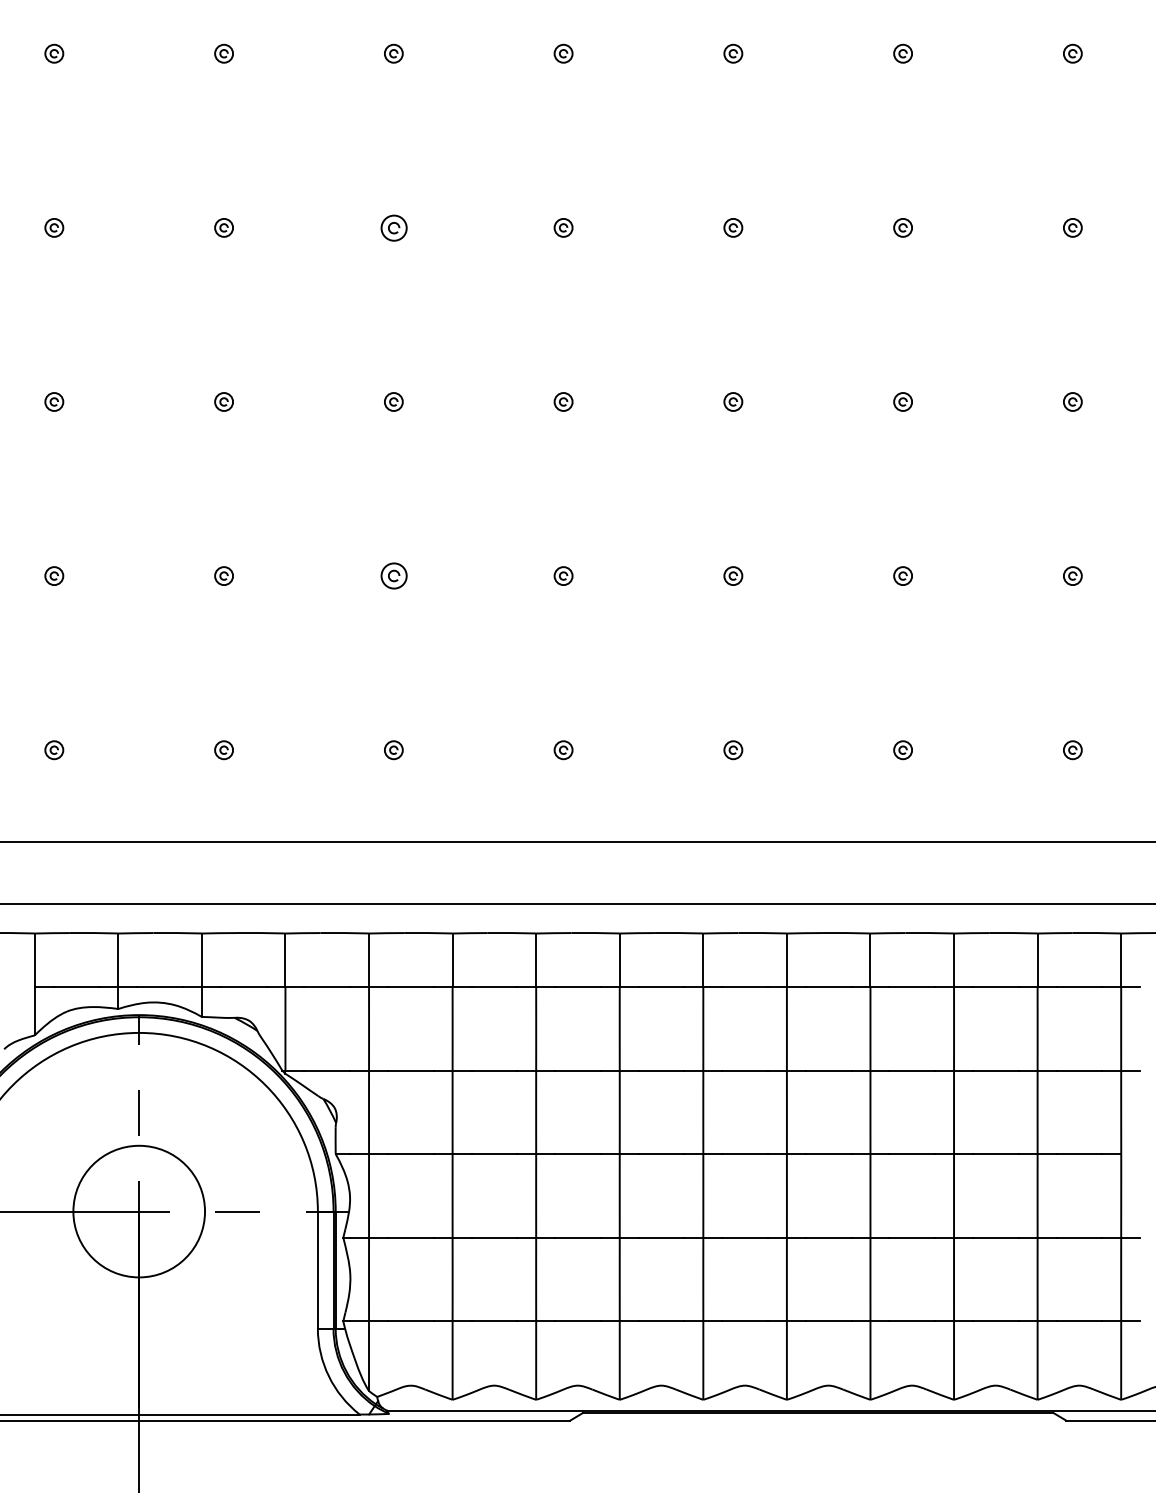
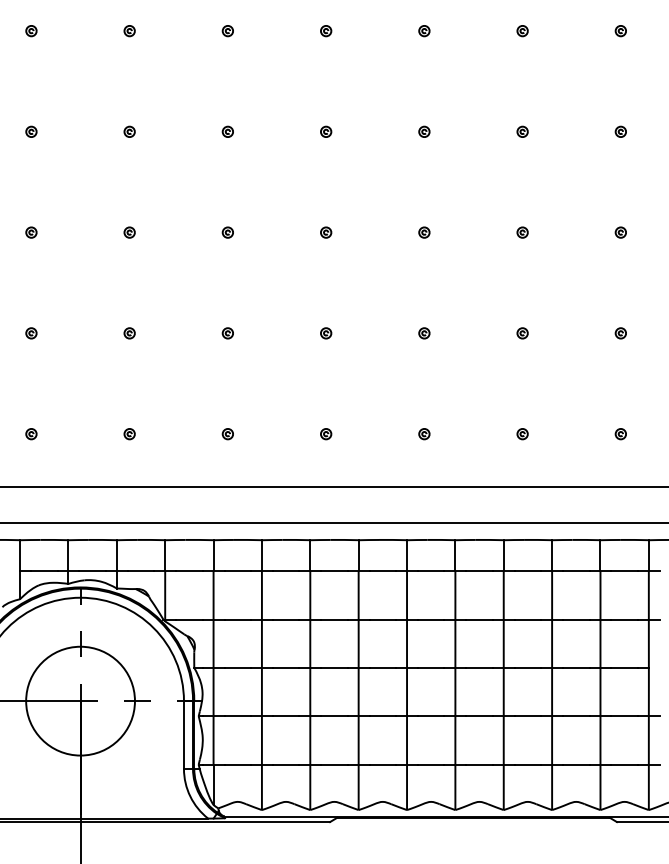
part: (393, 227) -> (227, 131), size x0.71
part: (393, 576) -> (227, 333), size x0.71
circle: (139, 1210) -> (80, 700), size x1.43

